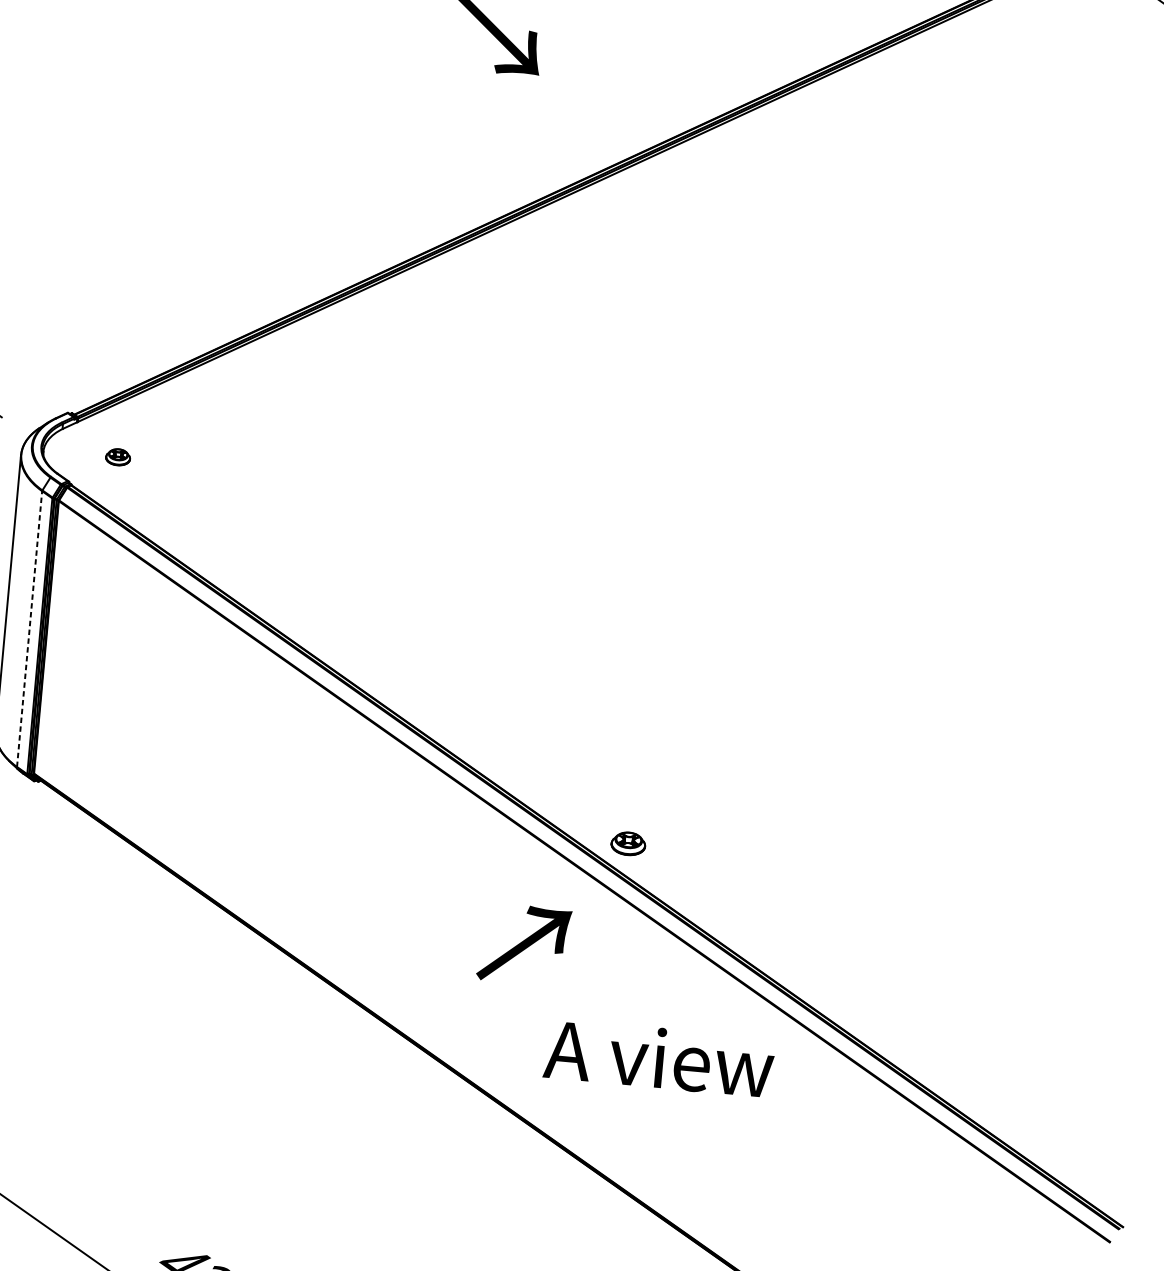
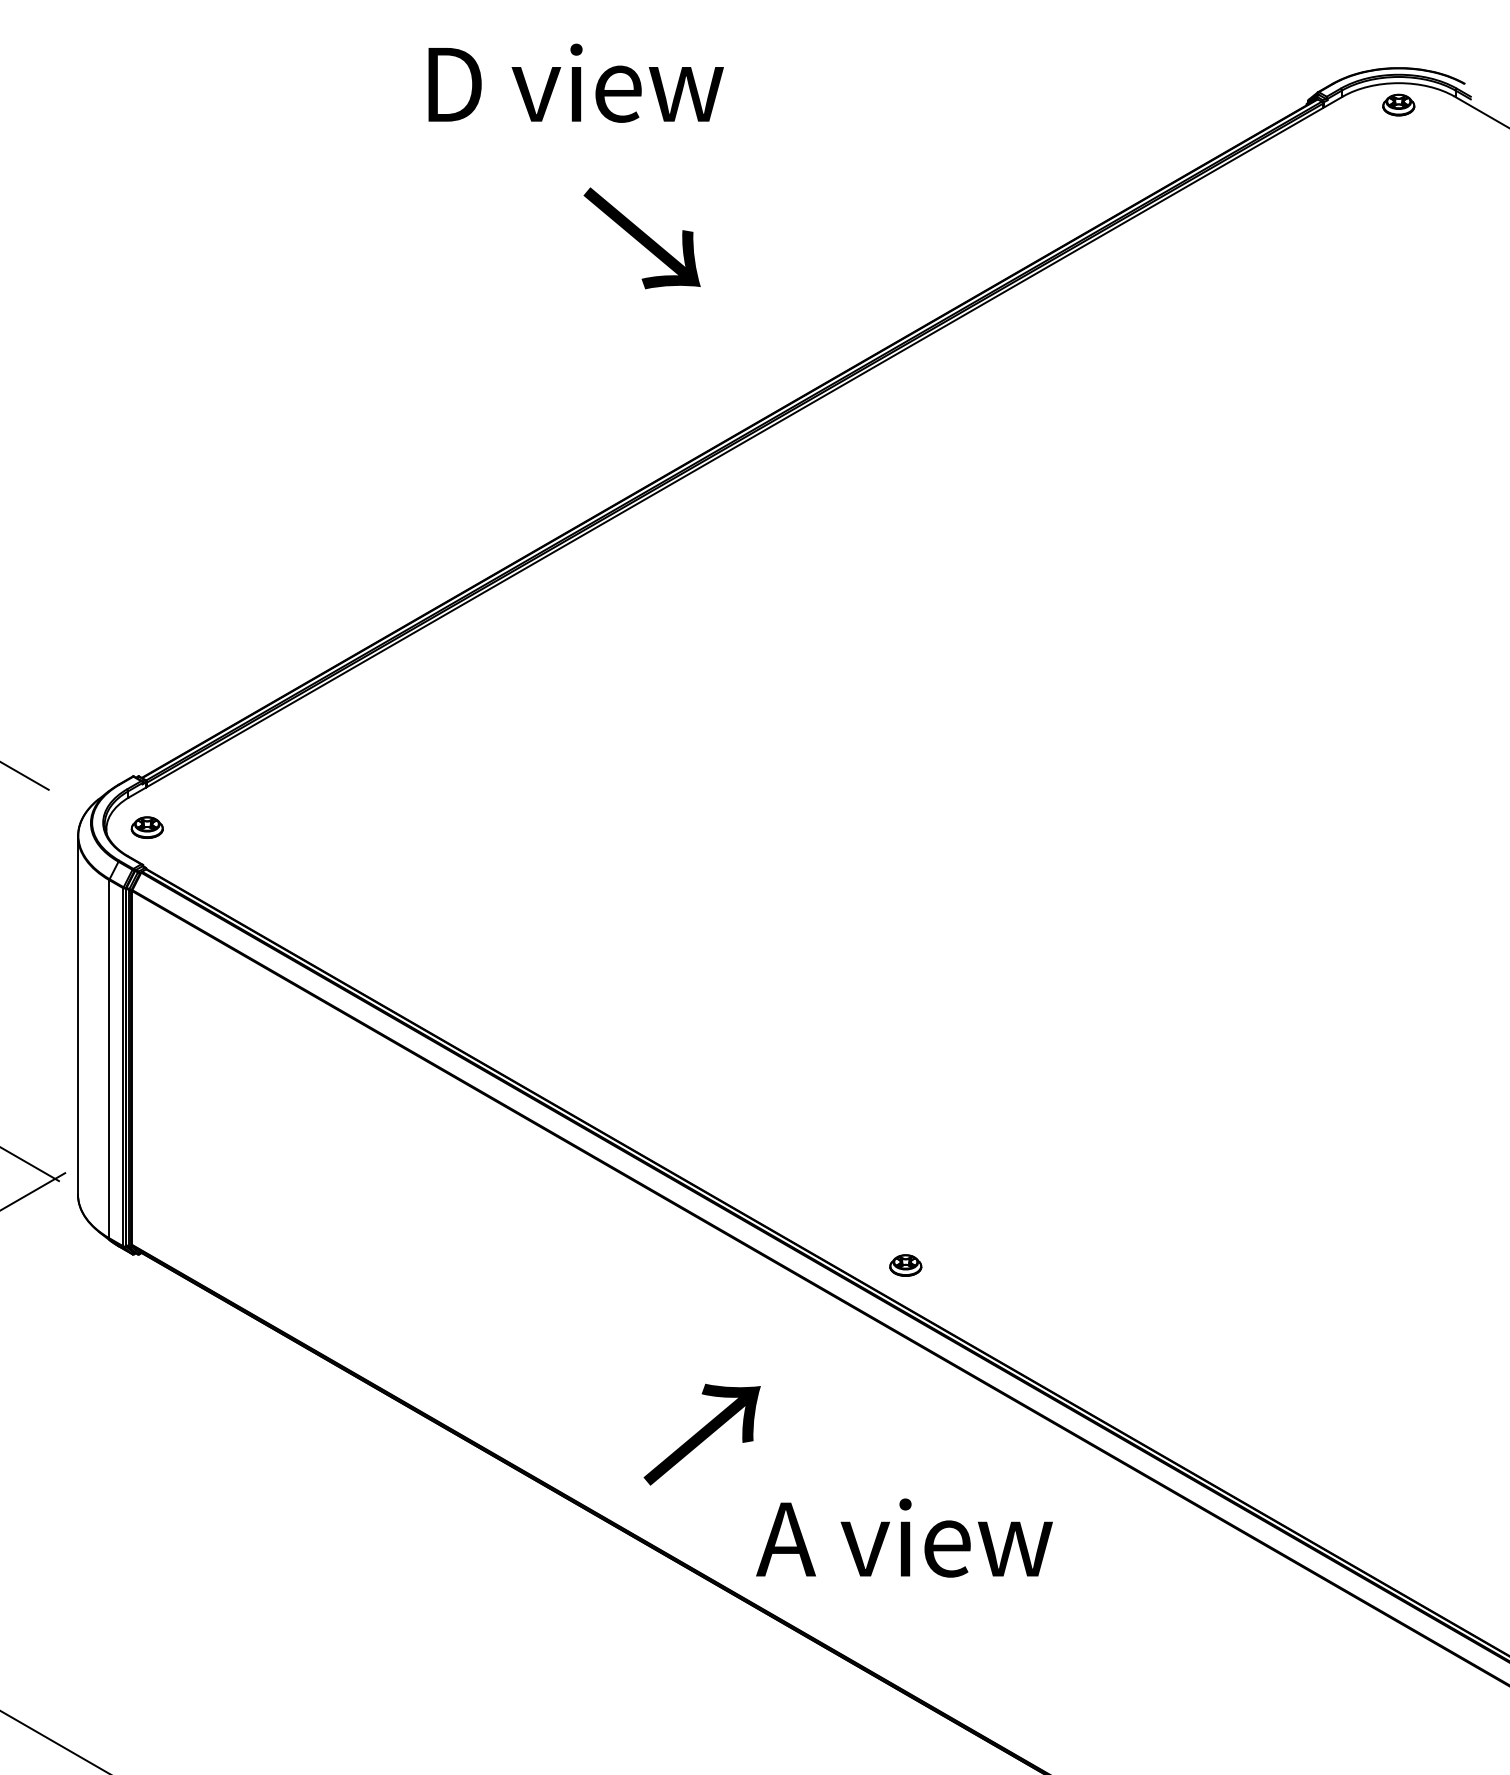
part: (117, 457) -> (146, 827), moved
line: (29, 628) -> (109, 1058), dashed -> solid
part: (628, 843) -> (905, 1265), size x0.71
text: (523, 944) -> (701, 1434), moved
text: (659, 1057) -> (904, 1537), moved

